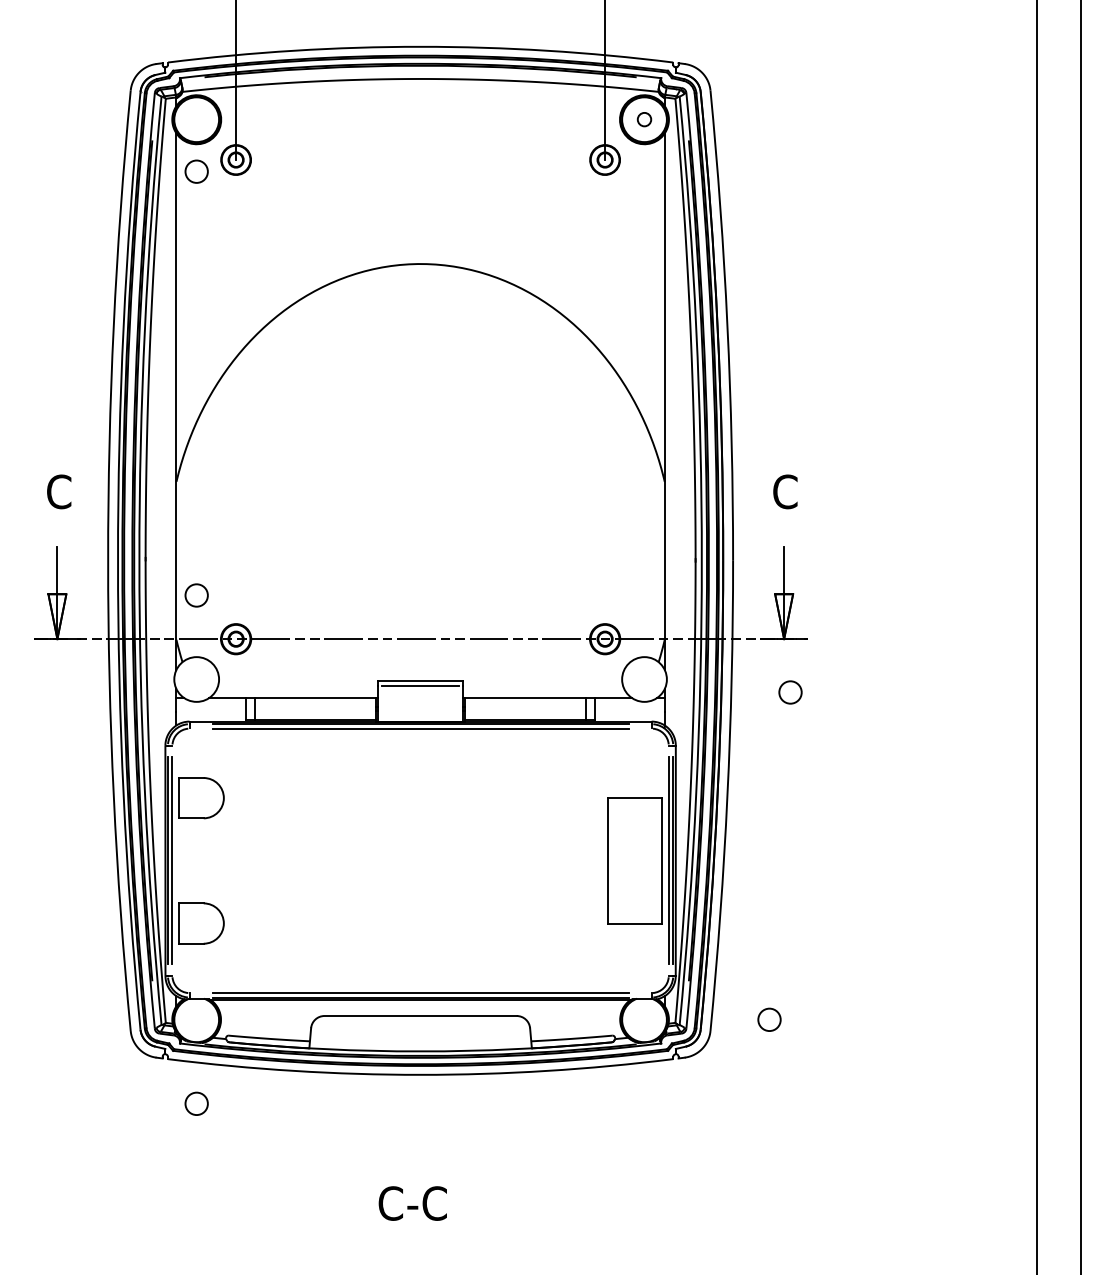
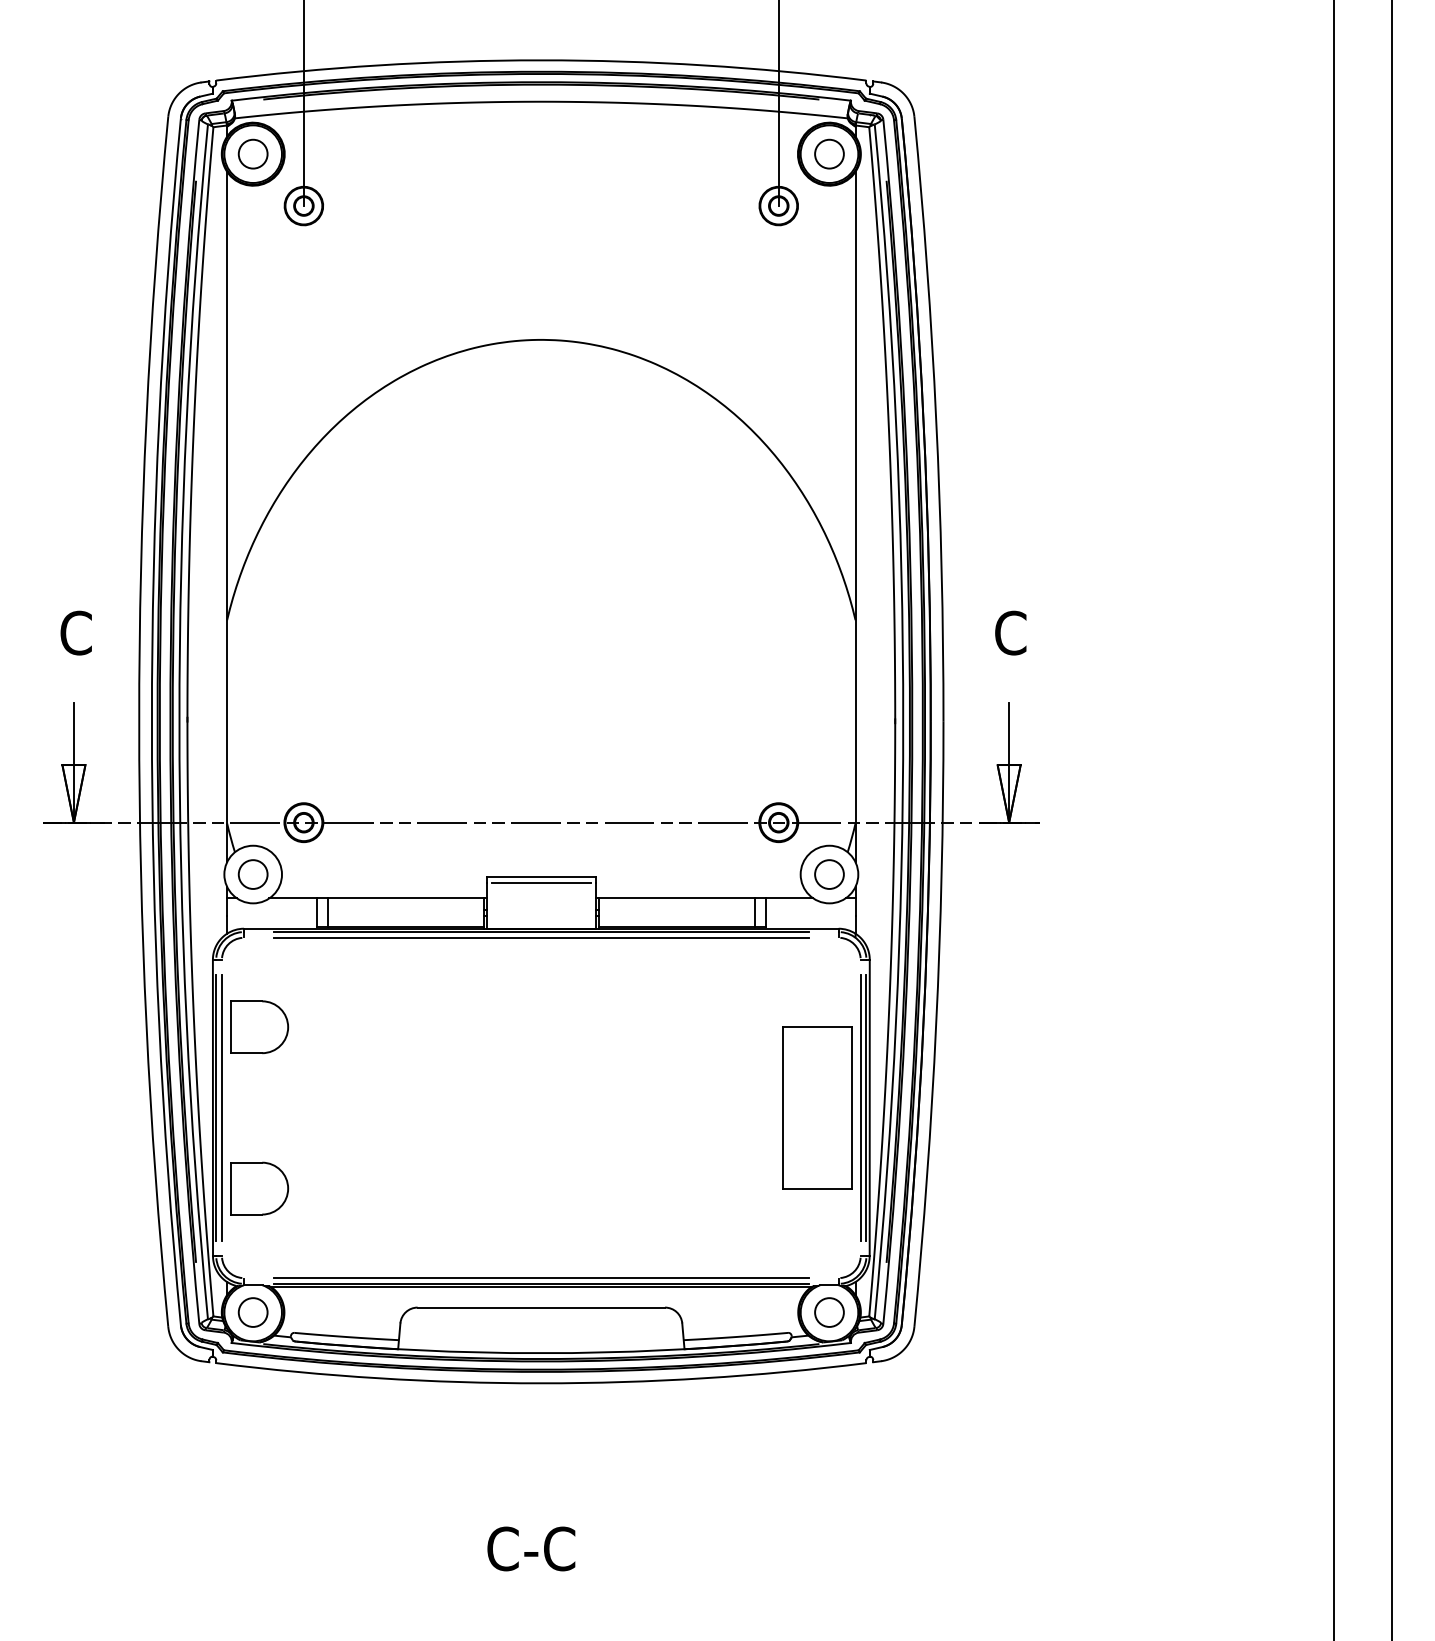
circle: (644, 119) -> (829, 153), size x1.67
circle: (196, 171) -> (252, 153), moved
circle: (196, 595) -> (252, 874), moved
circle: (790, 692) -> (829, 874), moved
circle: (769, 1019) -> (829, 1312), moved
circle: (196, 1103) -> (252, 1312), moved

